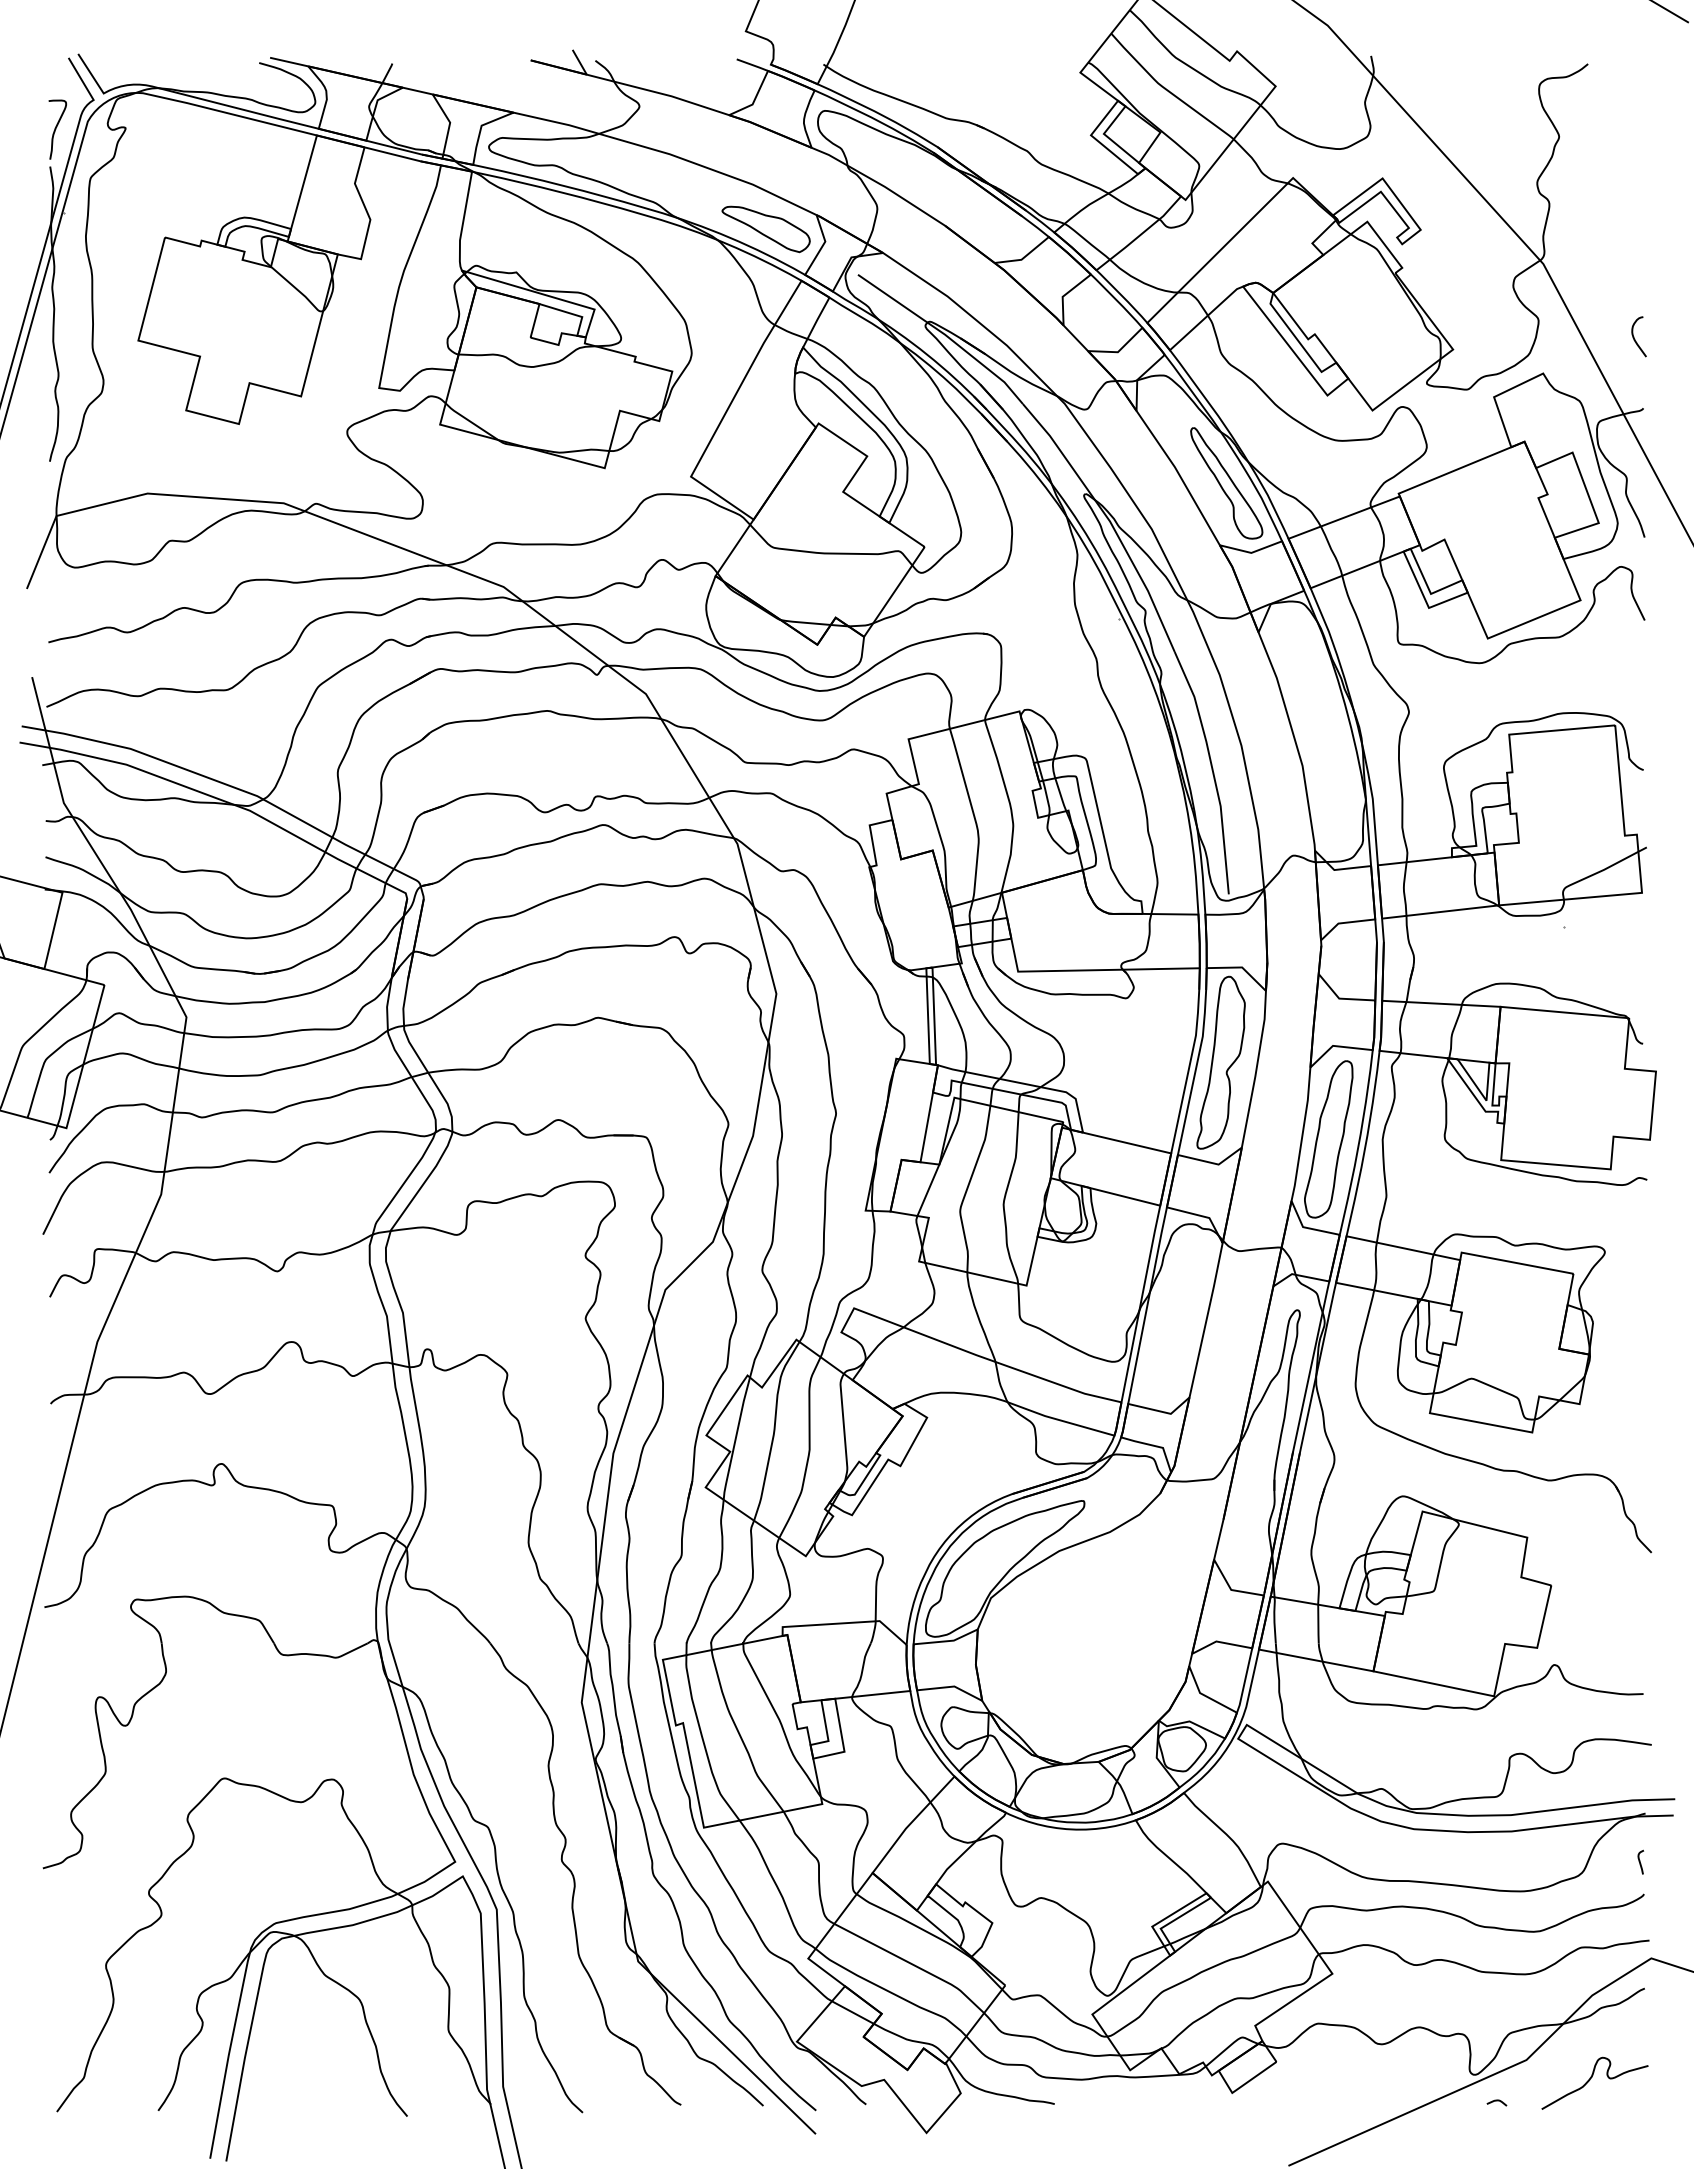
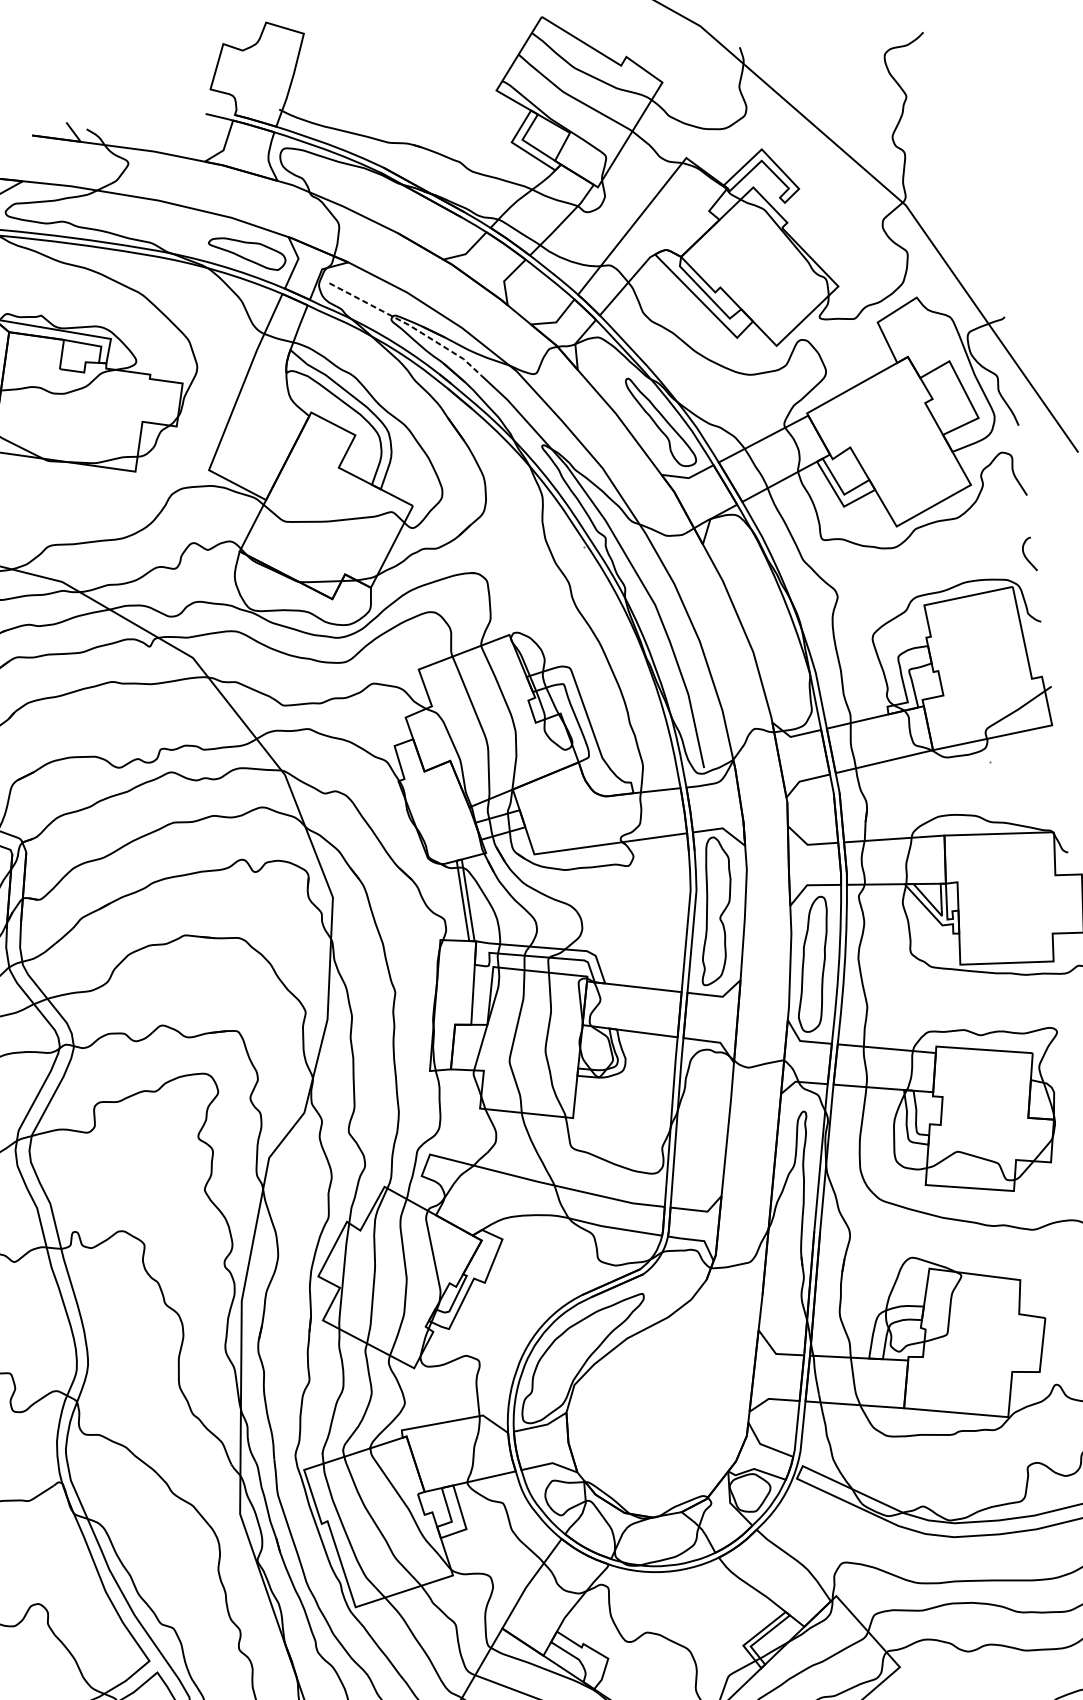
line: (945, 334) -> (409, 324), solid -> dashed
curve: (1634, 336) -> (1025, 554), moved

